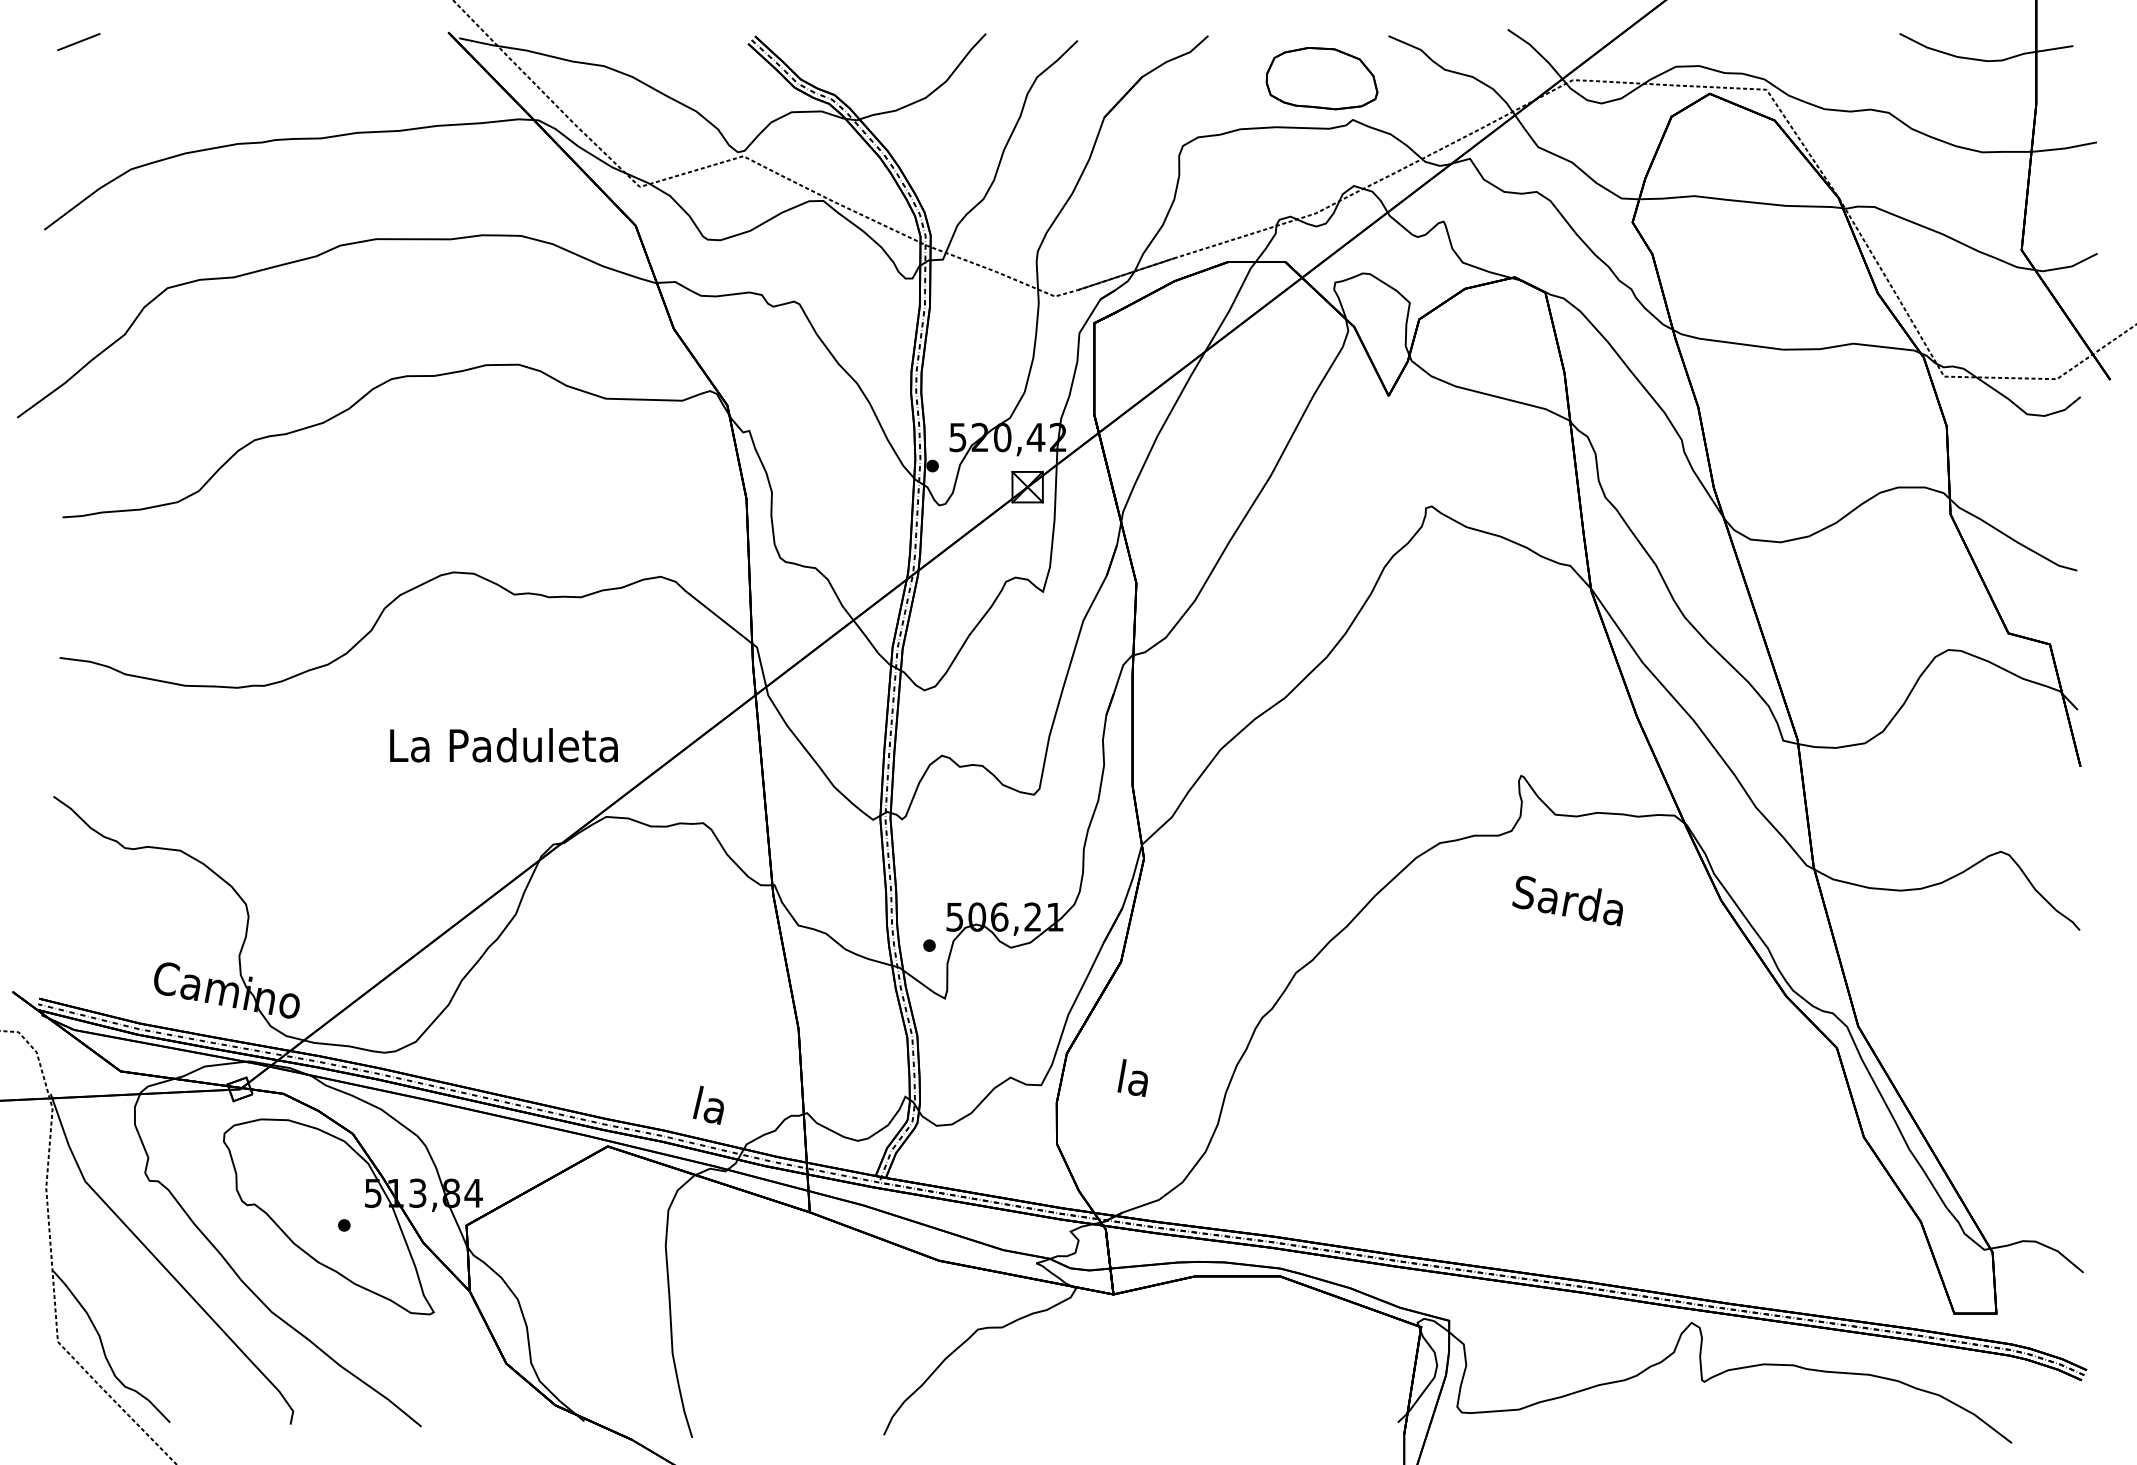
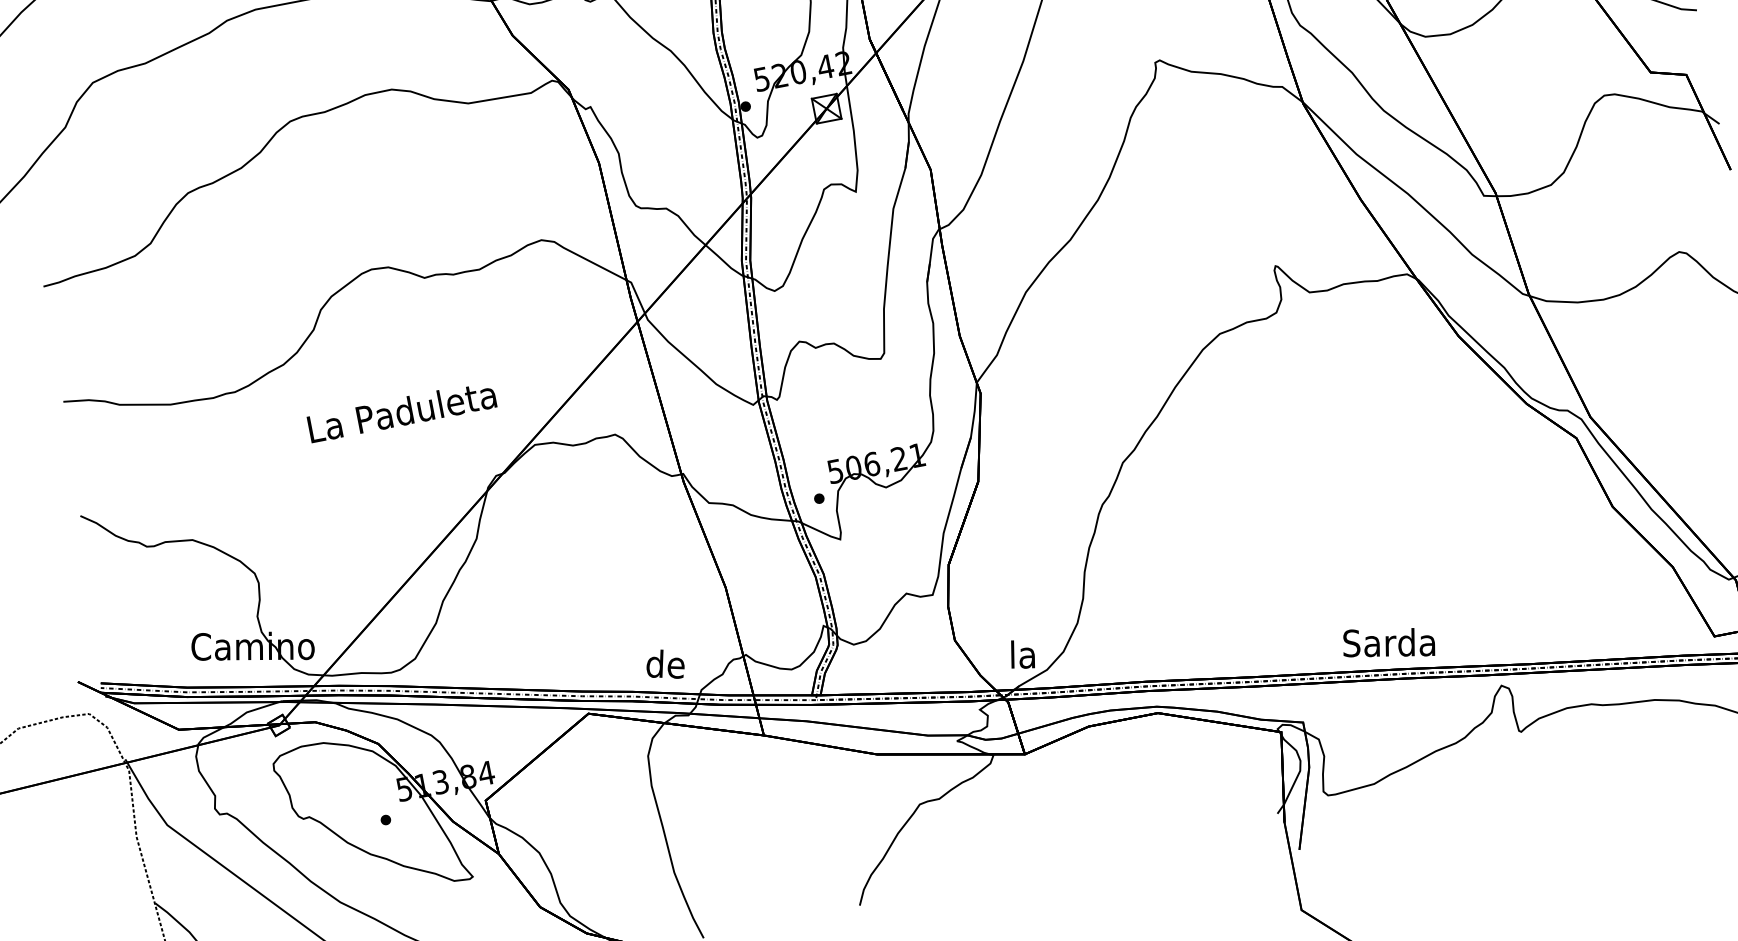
text: (503, 745) -> (401, 411), moved
text: (1567, 900) -> (1387, 643), moved
text: (1132, 1077) -> (1021, 654), moved
text: (709, 1105) -> (665, 664), la -> de

